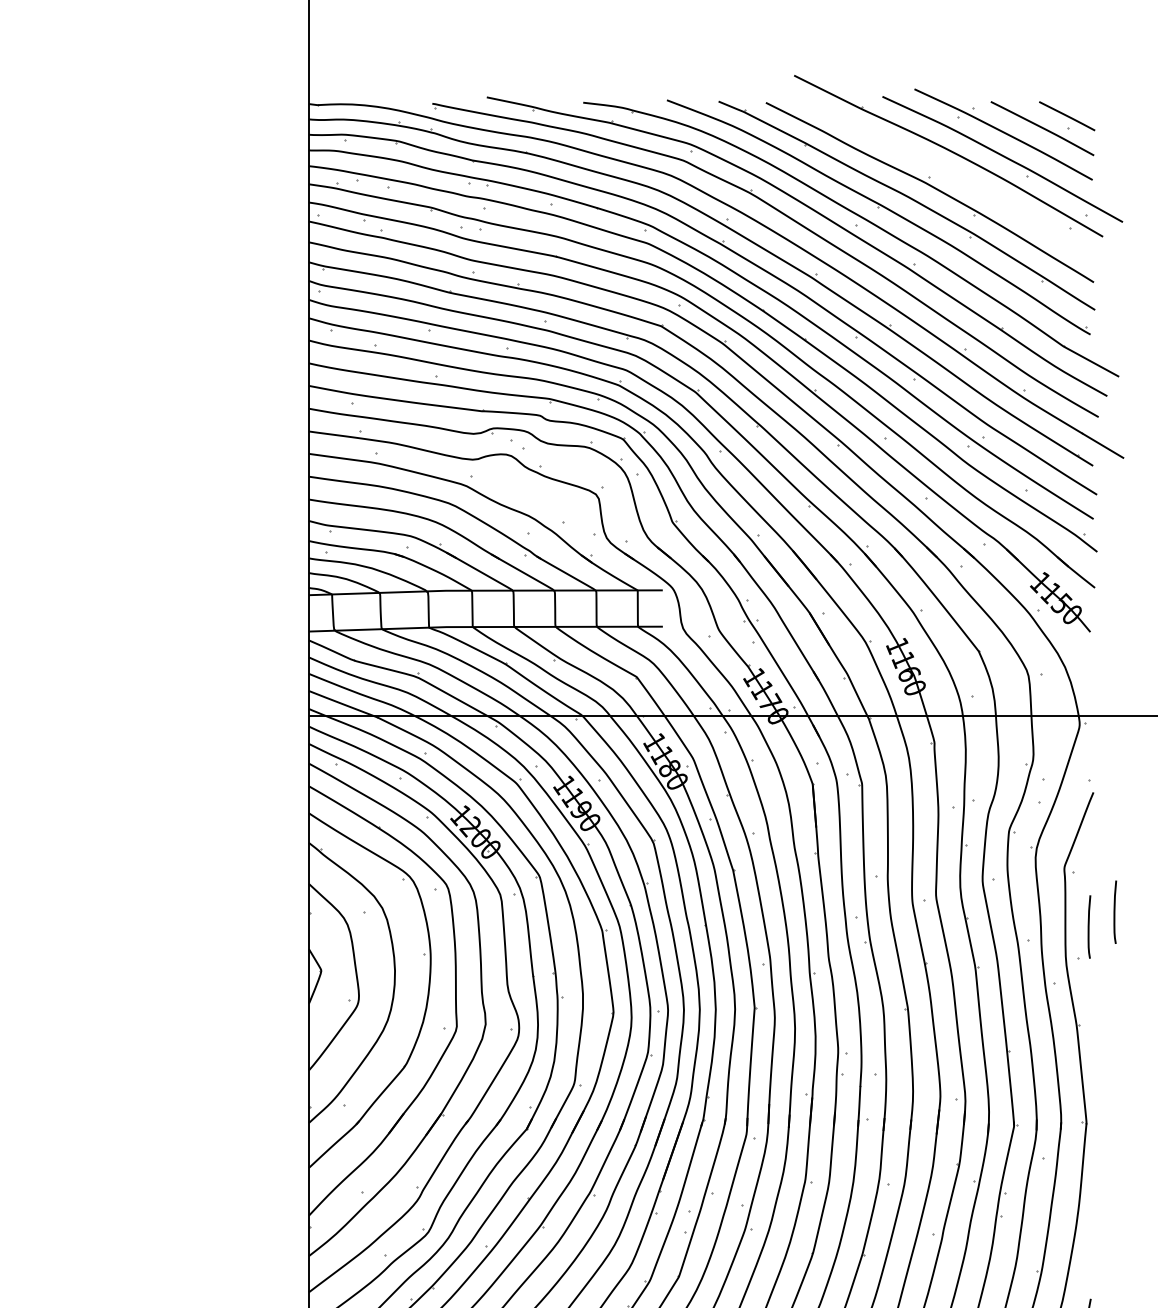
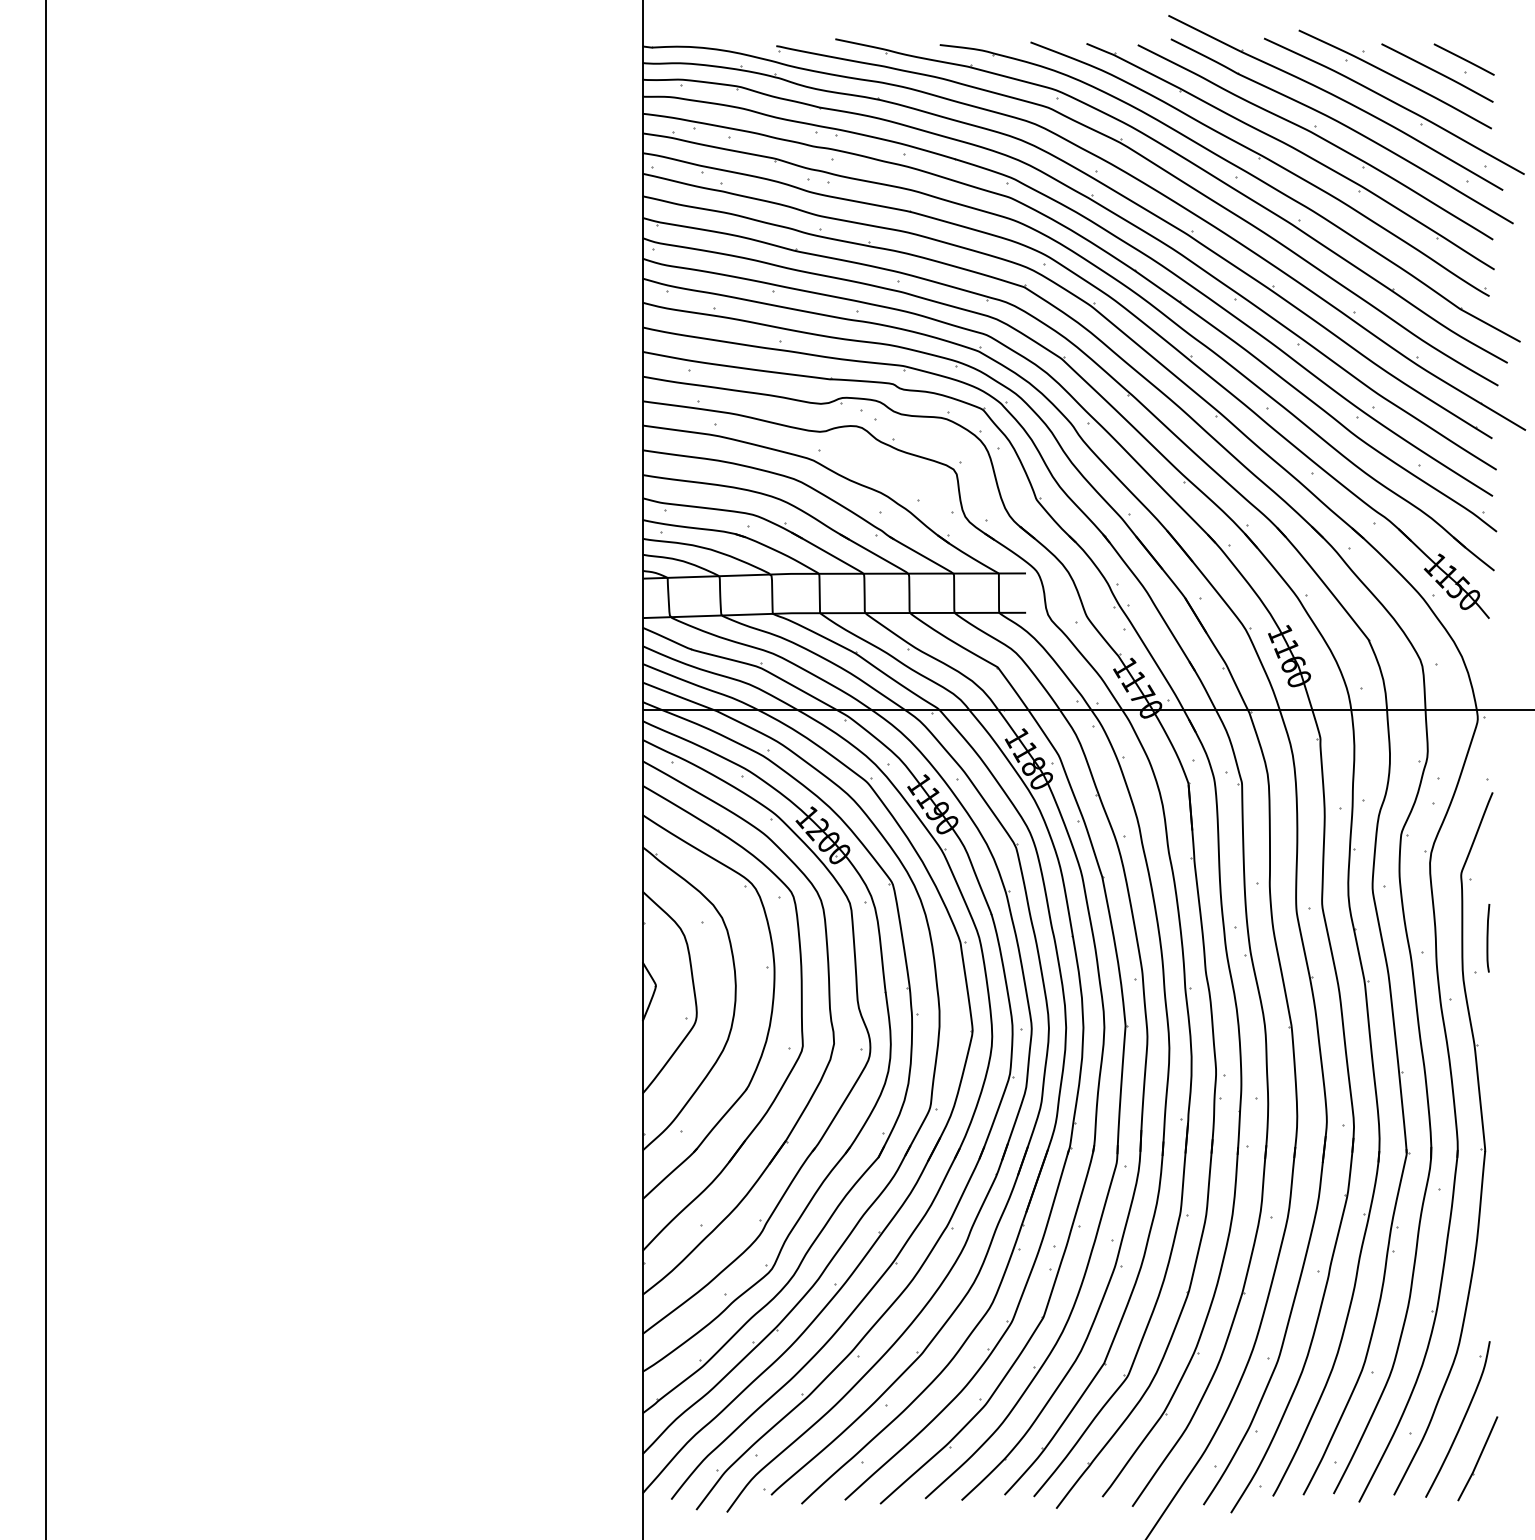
part: (953, 182) -> (1341, 131), added
curve: (1115, 912) -> (1516, 922), removed

